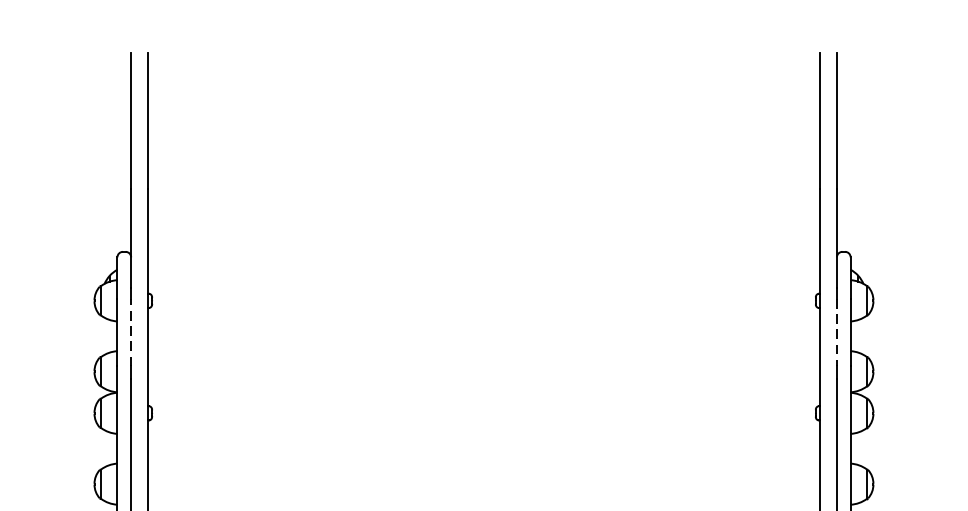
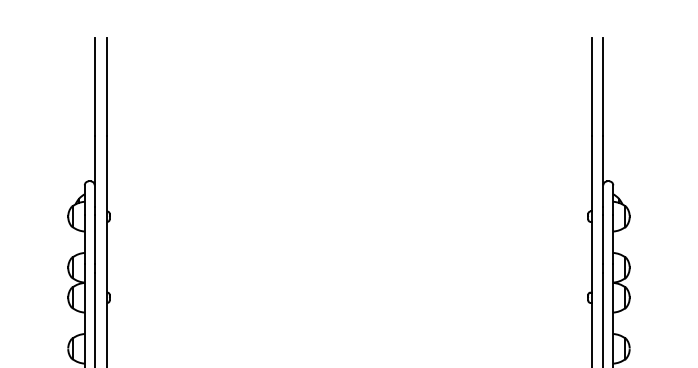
line: (130, 332) -> (94, 239), dashed -> solid
line: (837, 333) -> (603, 240), dashed -> solid

